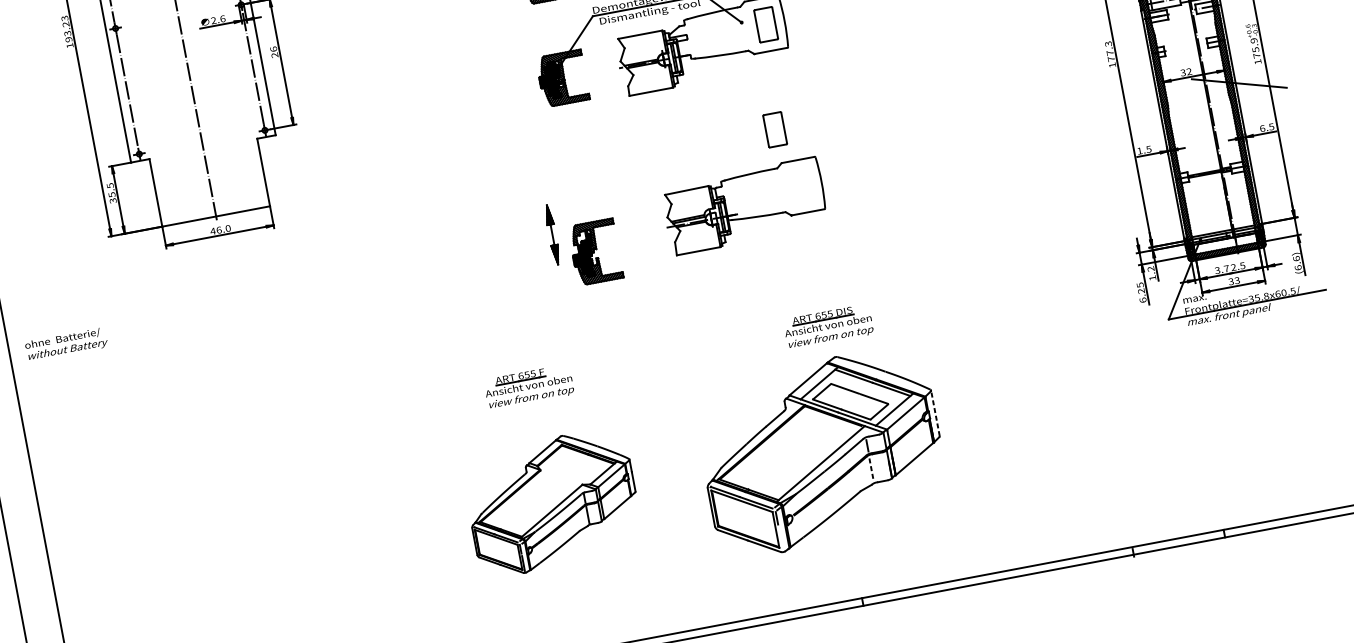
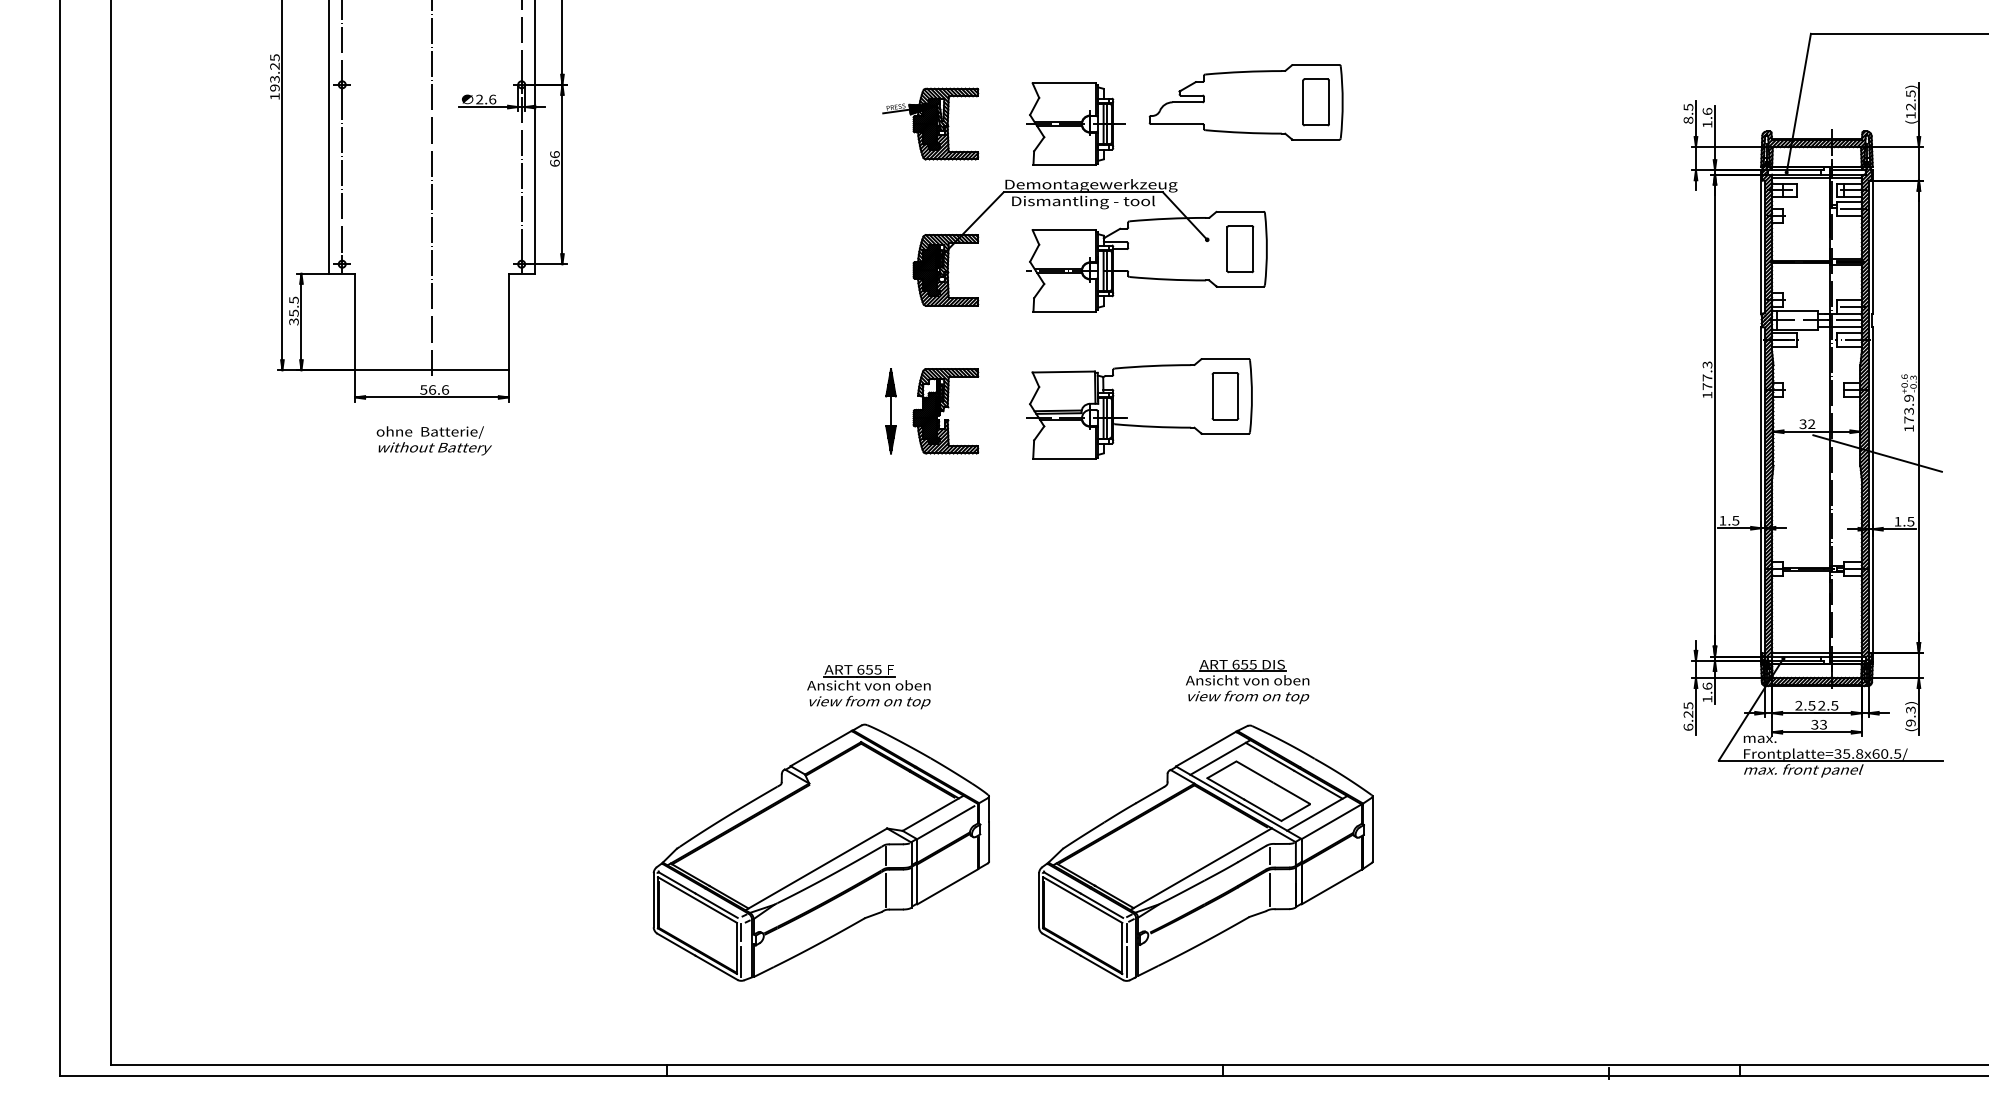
text: (64, 18) -> (274, 57), 193.23 -> 193.25
text: (1255, 49) -> (1908, 410), 175.9 -> 173.9
text: (274, 54) -> (554, 162), 26 -> 66
text: (1262, 128) -> (1897, 521), 6.5 -> 1.5
part: (744, 205) -> (1139, 408), moved
text: (220, 229) -> (434, 389), 46.0 -> 56.6
part: (552, 235) -> (890, 411), moved
part: (595, 252) -> (945, 411), moved
text: (1297, 263) -> (1910, 716), (6.6) -> (9.3)
text: (1150, 268) -> (1707, 685), 1.2 -> 1.6
text: (1222, 269) -> (1805, 705), 3.7 -> 2.5
text: (65, 344) -> (433, 440), moved
part: (528, 387) -> (868, 687), moved
line: (935, 413) -> (1372, 829), dashed -> solid
line: (871, 469) -> (1269, 890), dashed -> solid
part: (551, 502) -> (820, 852), size x1.43
line: (780, 538) -> (1126, 961), added

